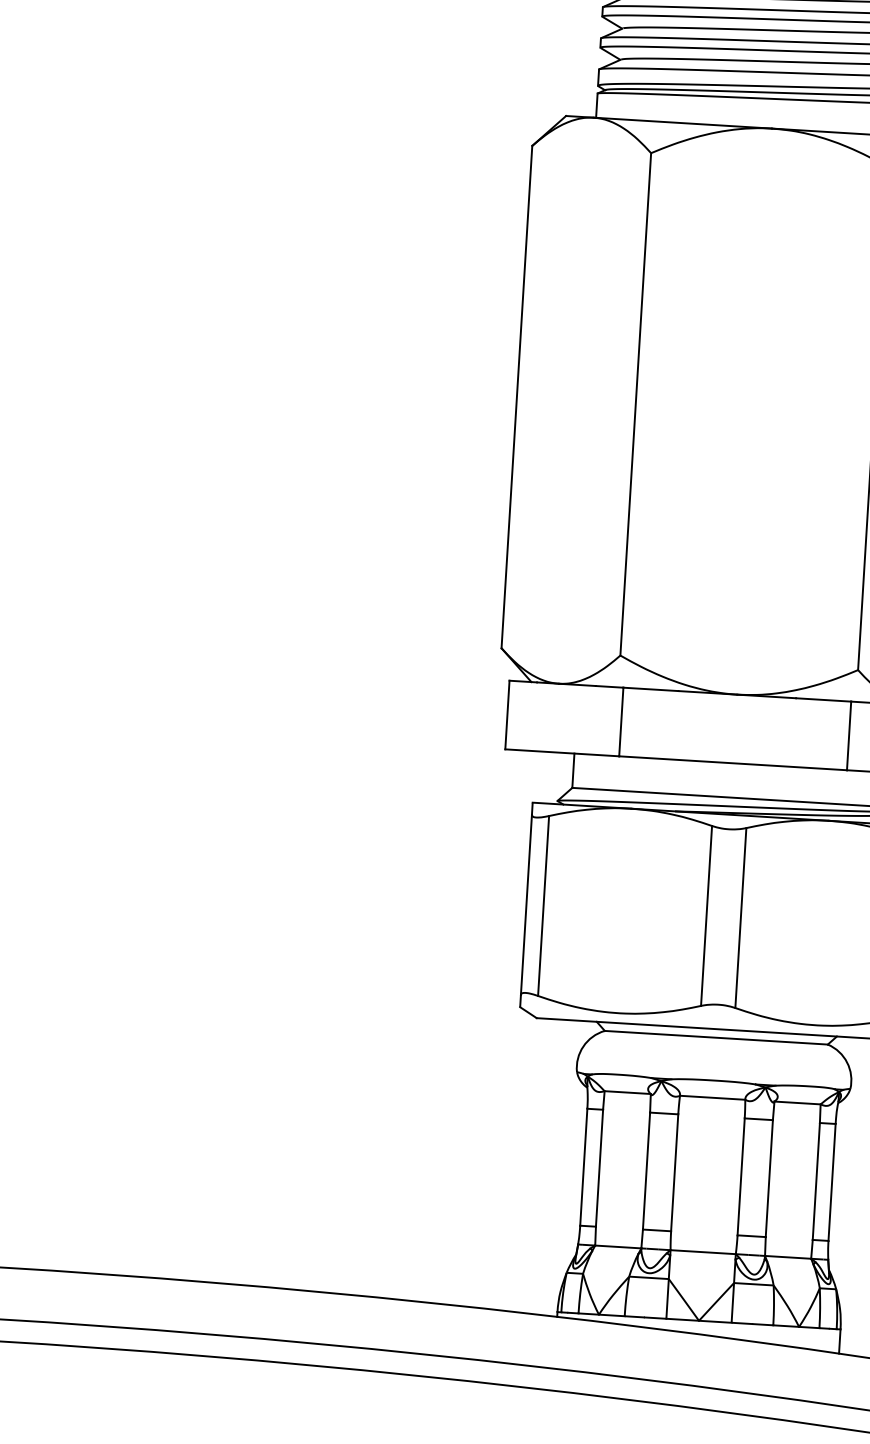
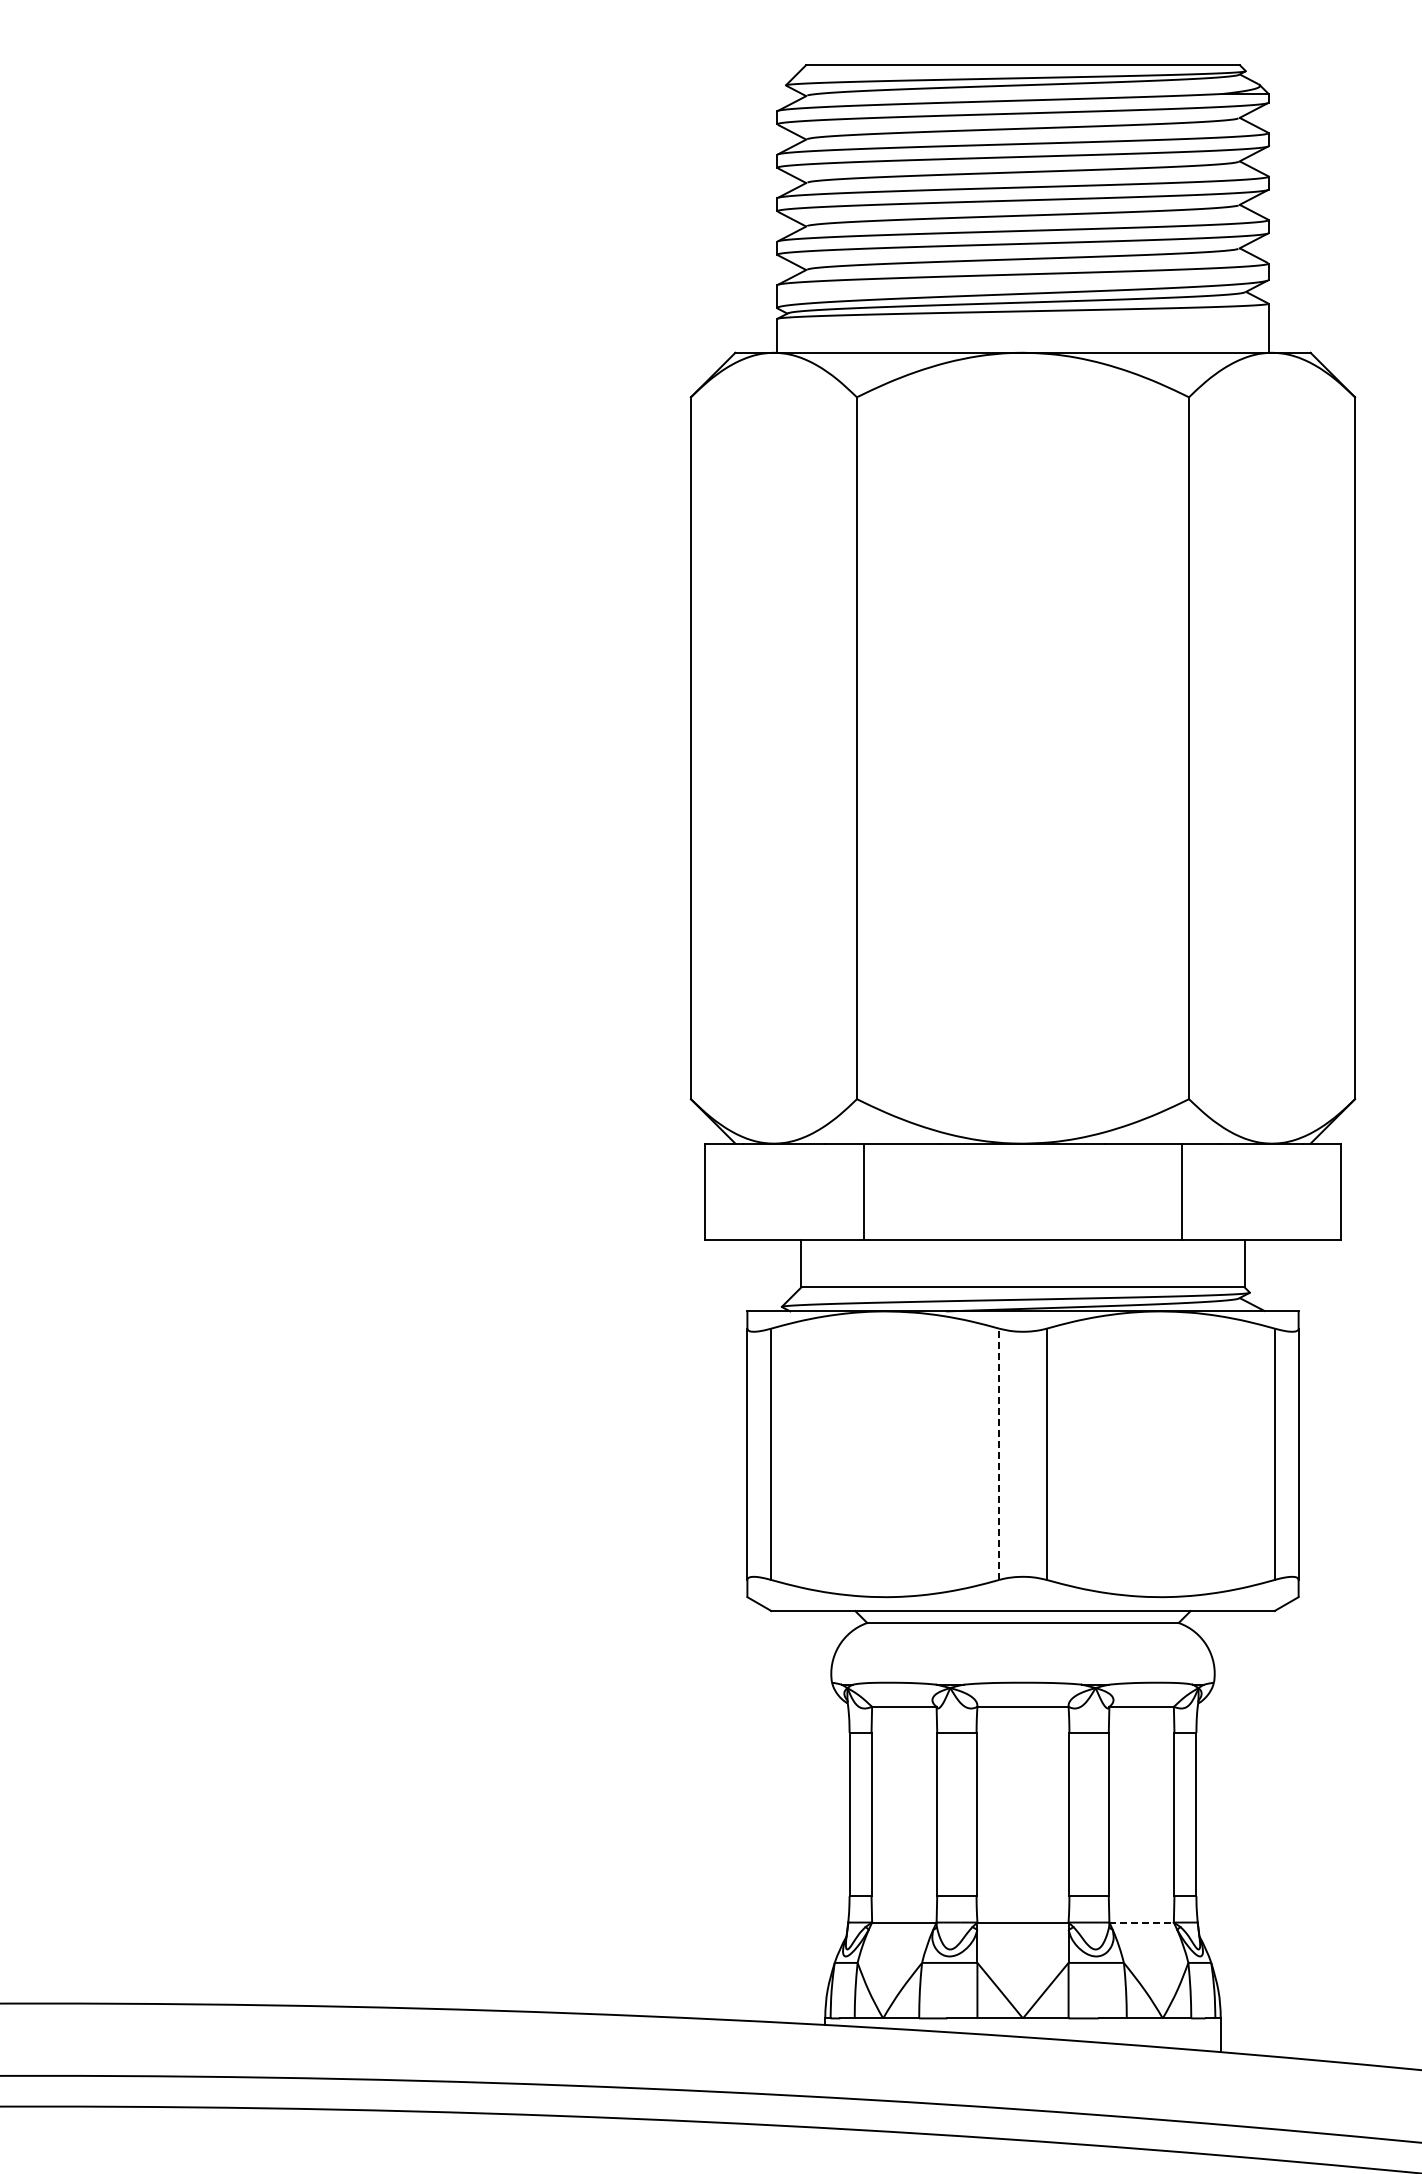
line: (706, 916) -> (999, 1454), solid -> dashed
line: (788, 1257) -> (1142, 1922), solid -> dashed

